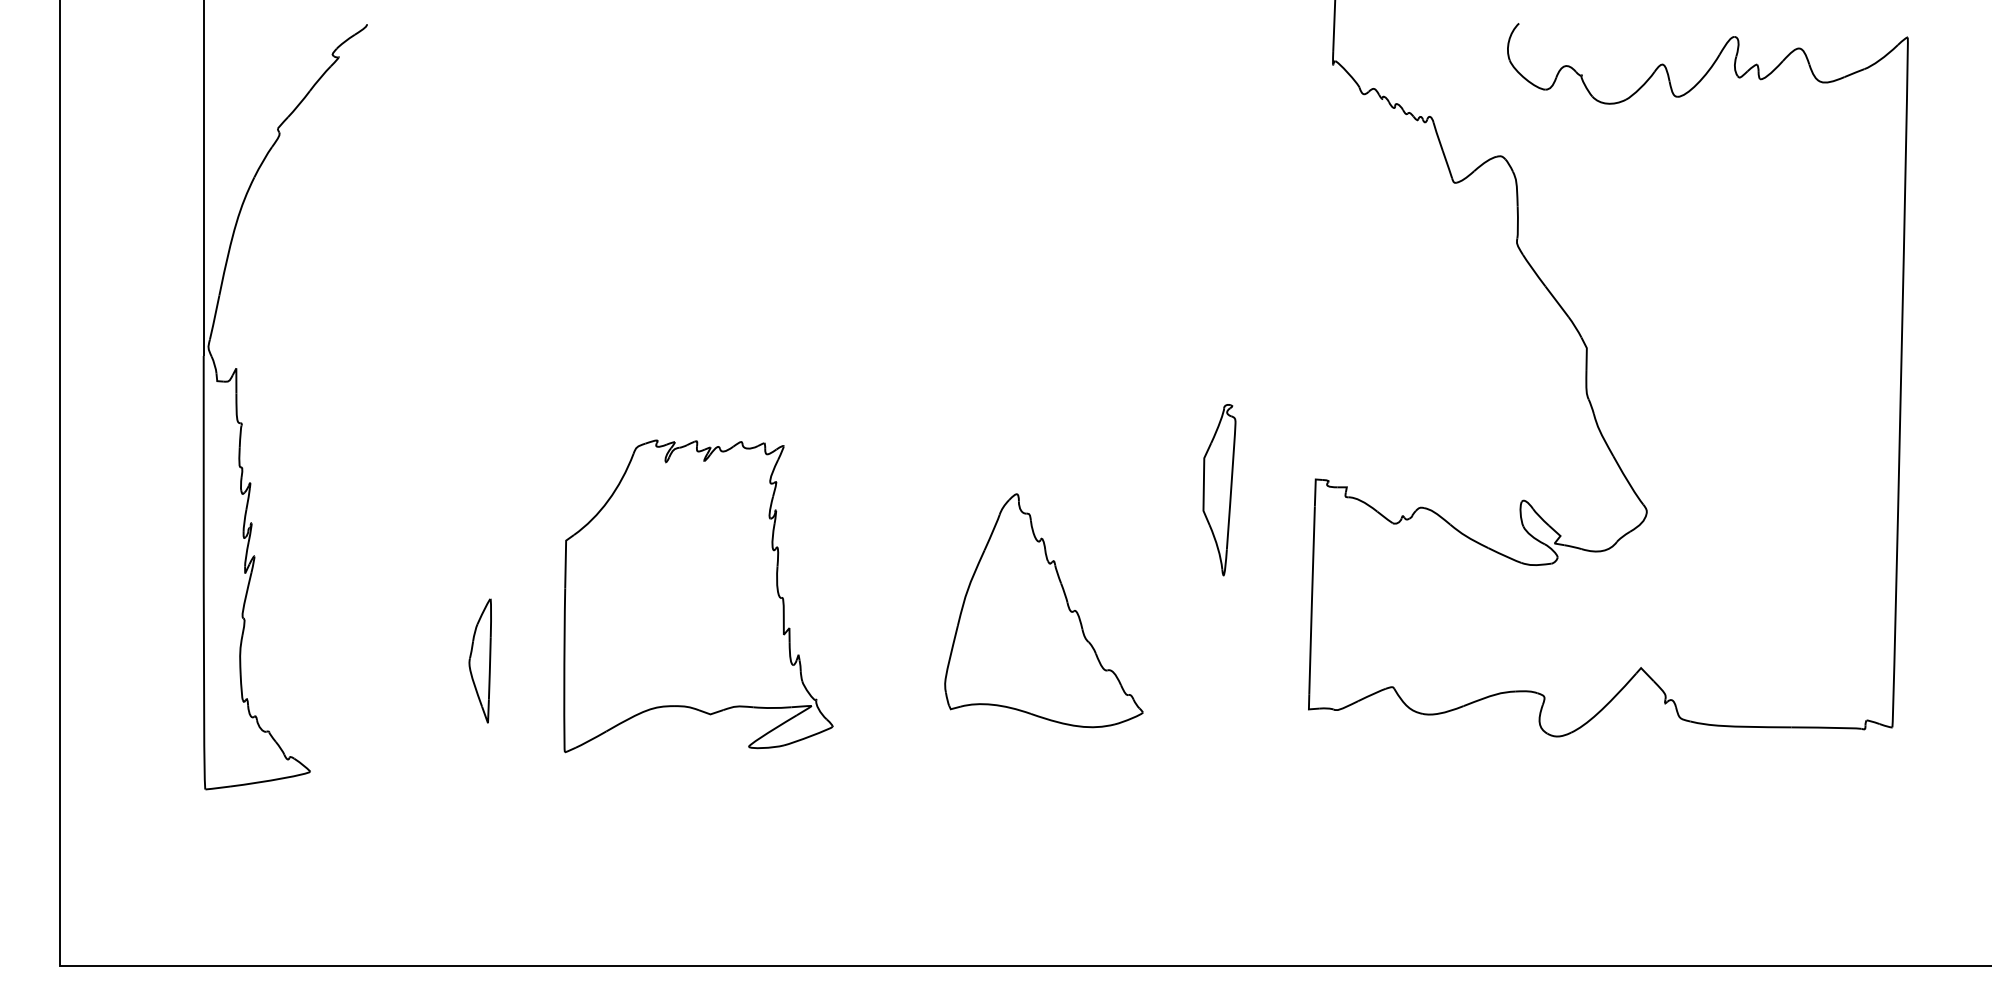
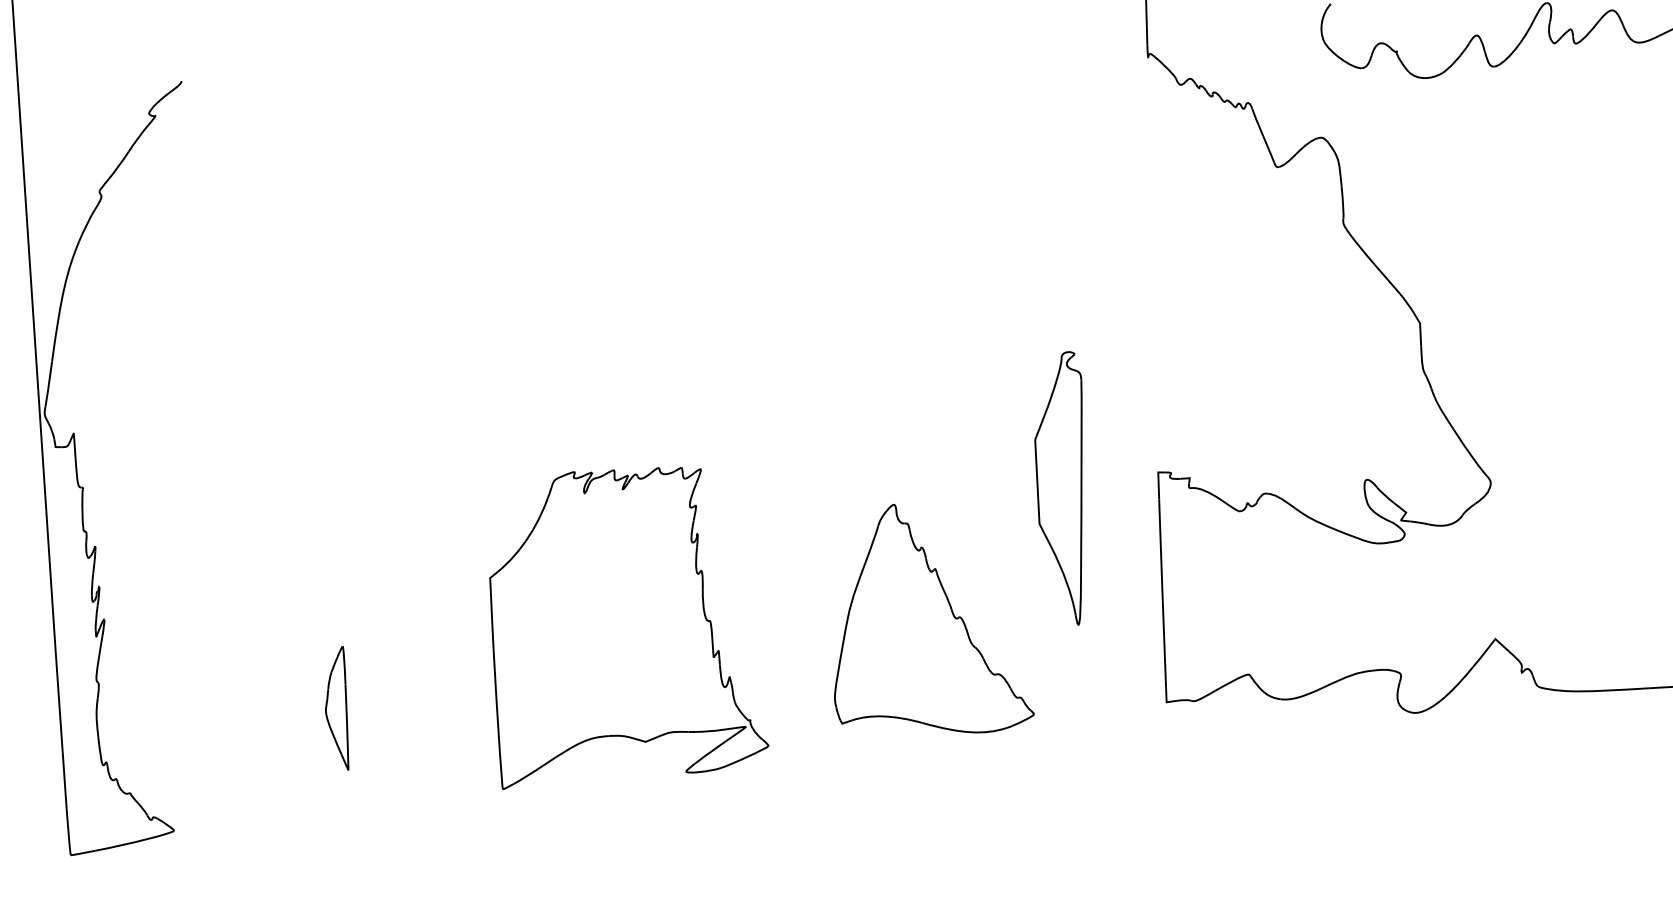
part: (1219, 490) -> (1062, 489), size x1.6
part: (698, 596) -> (625, 625), moved
part: (1043, 610) -> (928, 619), moved

